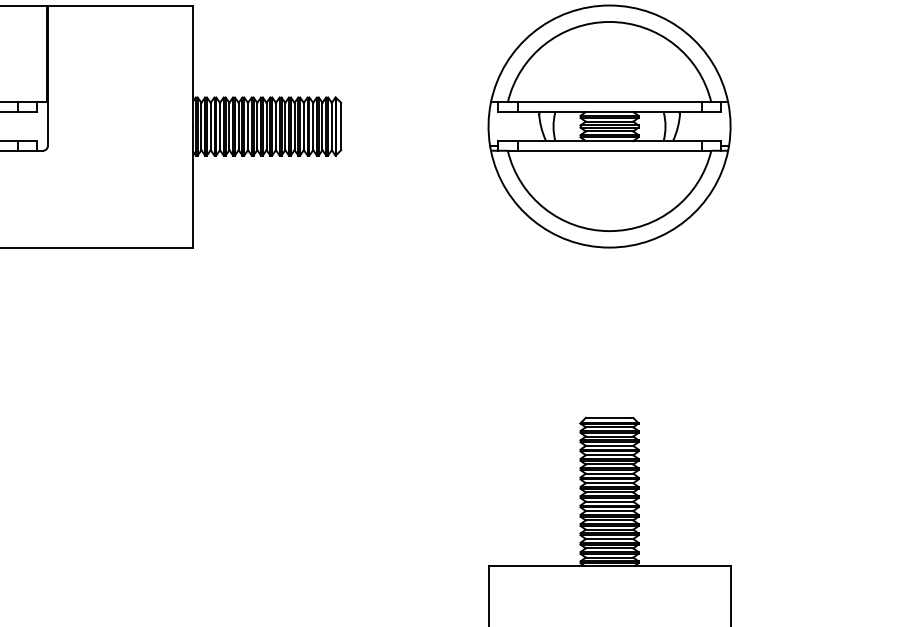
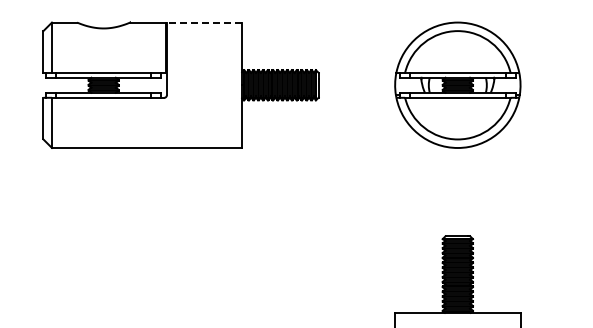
line: (120, 5) -> (204, 22), solid -> dashed

